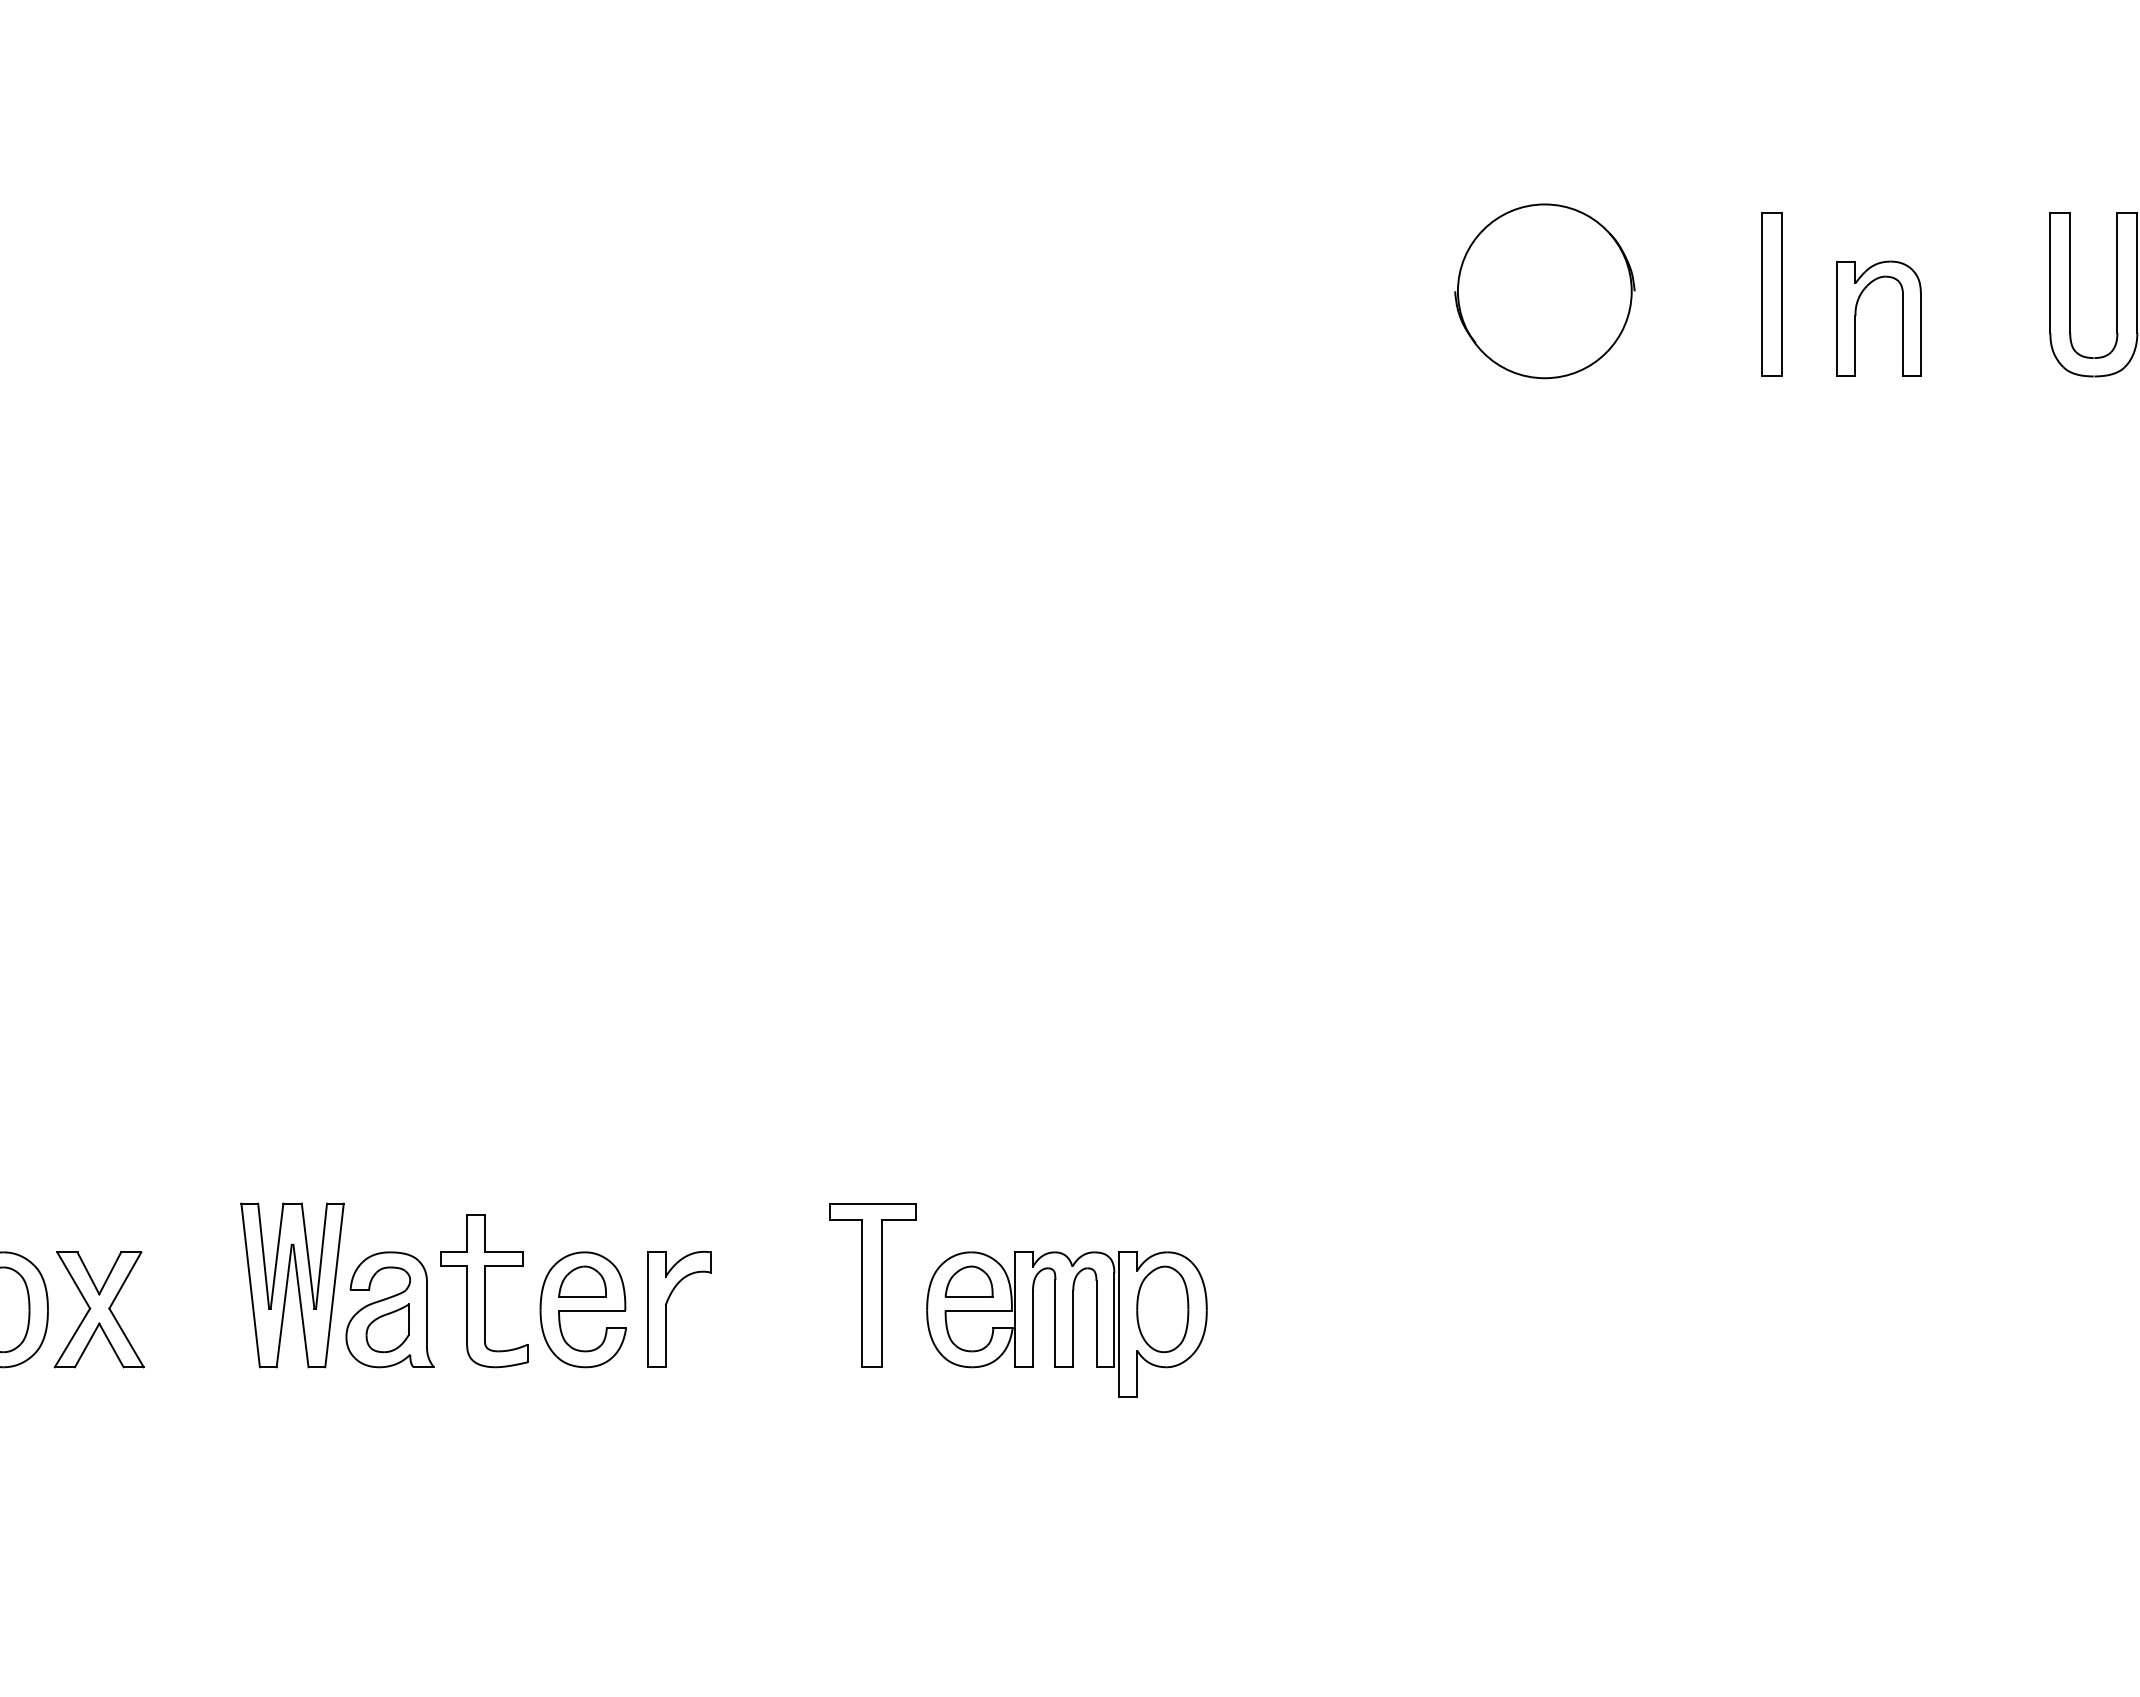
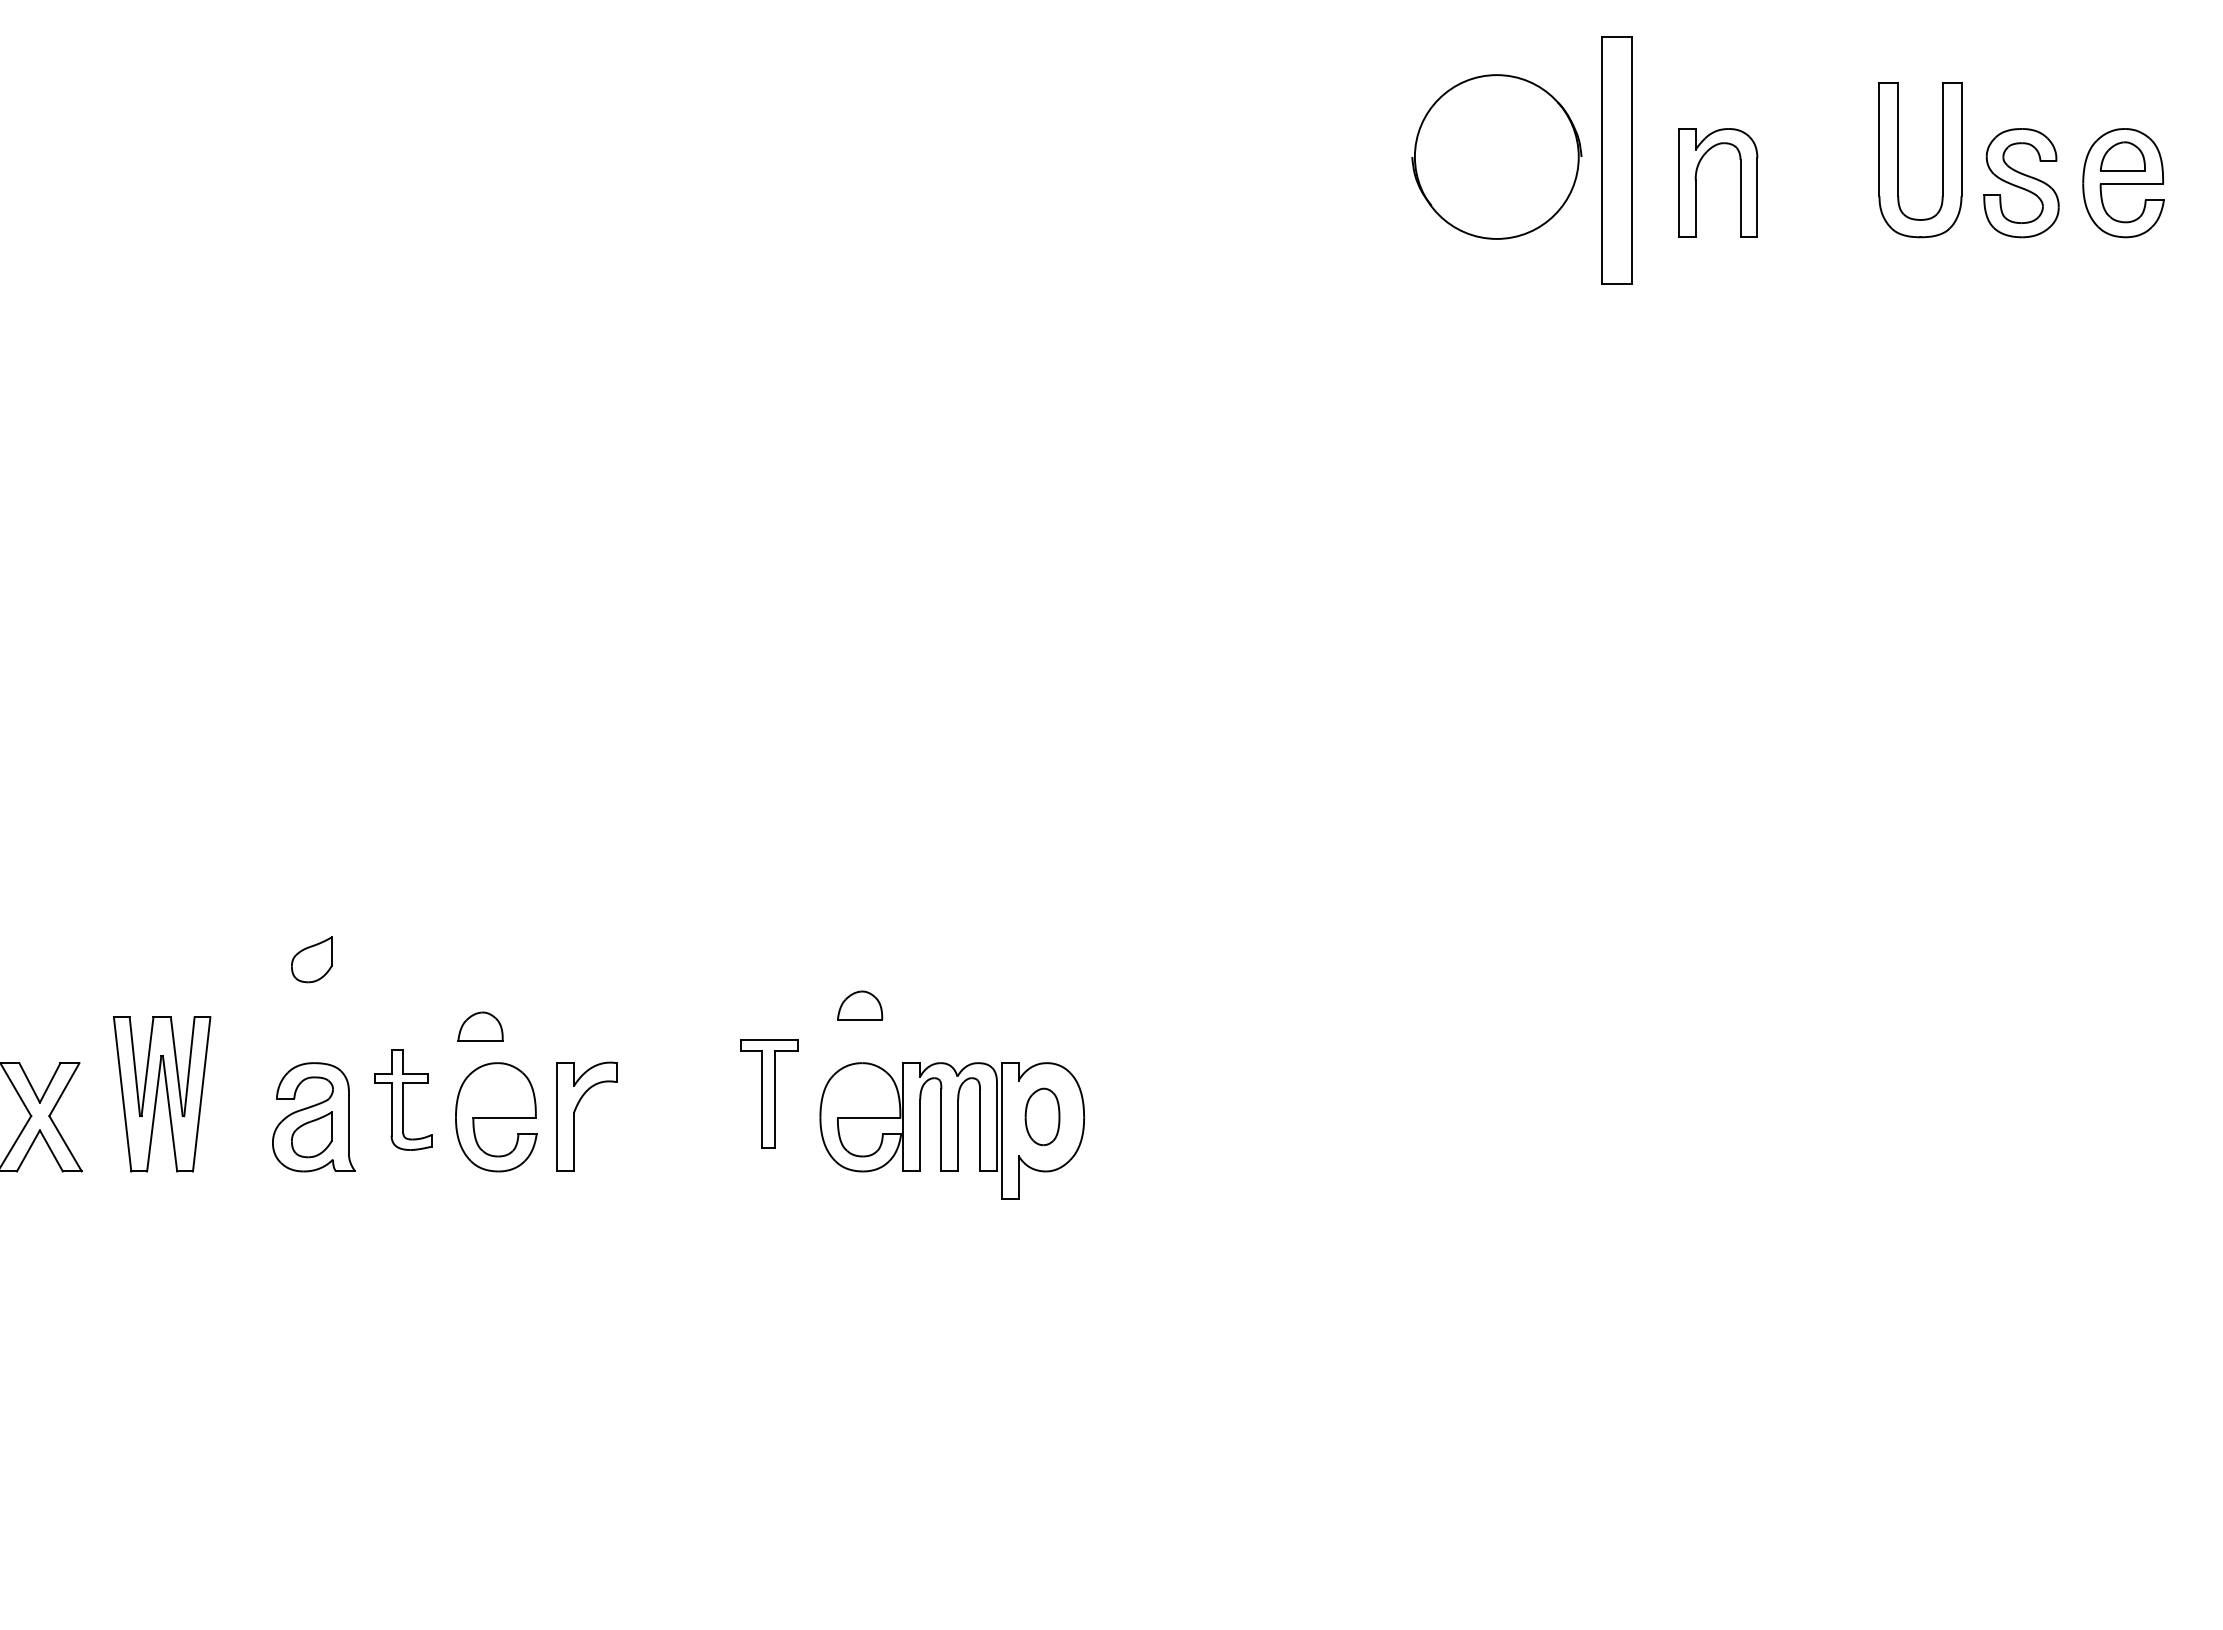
part: (1544, 290) -> (1496, 156), moved
part: (1771, 293) -> (1616, 159), size x1.6
part: (387, 1142) -> (311, 959), added
part: (582, 1281) -> (480, 1026), moved
part: (969, 1281) -> (860, 1005), moved
part: (873, 1284) -> (769, 1093), size x0.7
part: (292, 1285) -> (162, 1094), moved
part: (483, 1290) -> (402, 1099), size x0.7
part: (1162, 1308) -> (1042, 1116), size x0.7

